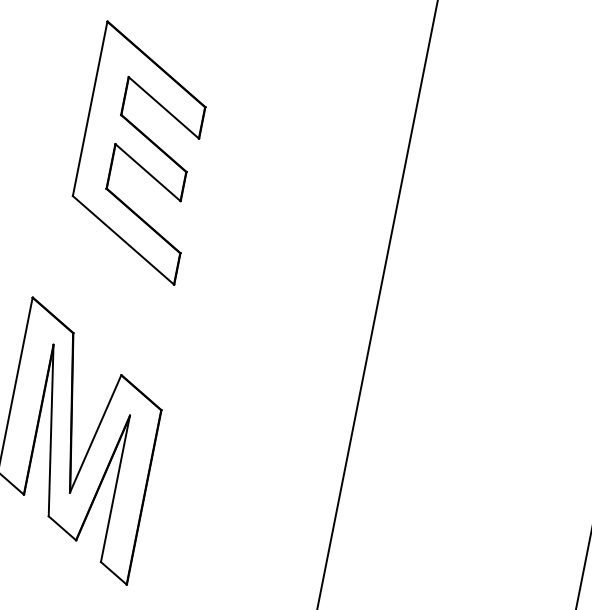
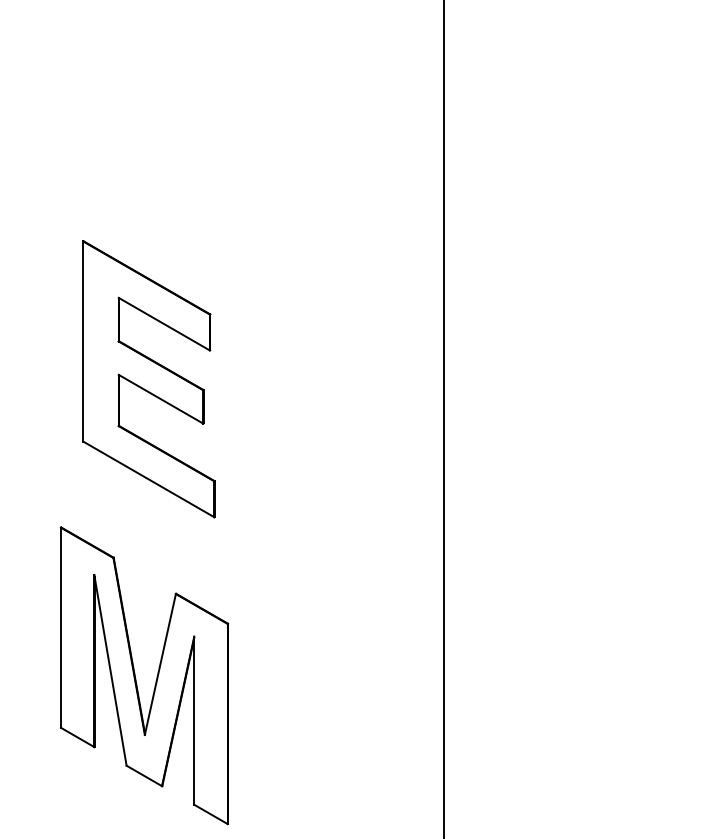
part: (140, 153) -> (148, 379), moved

